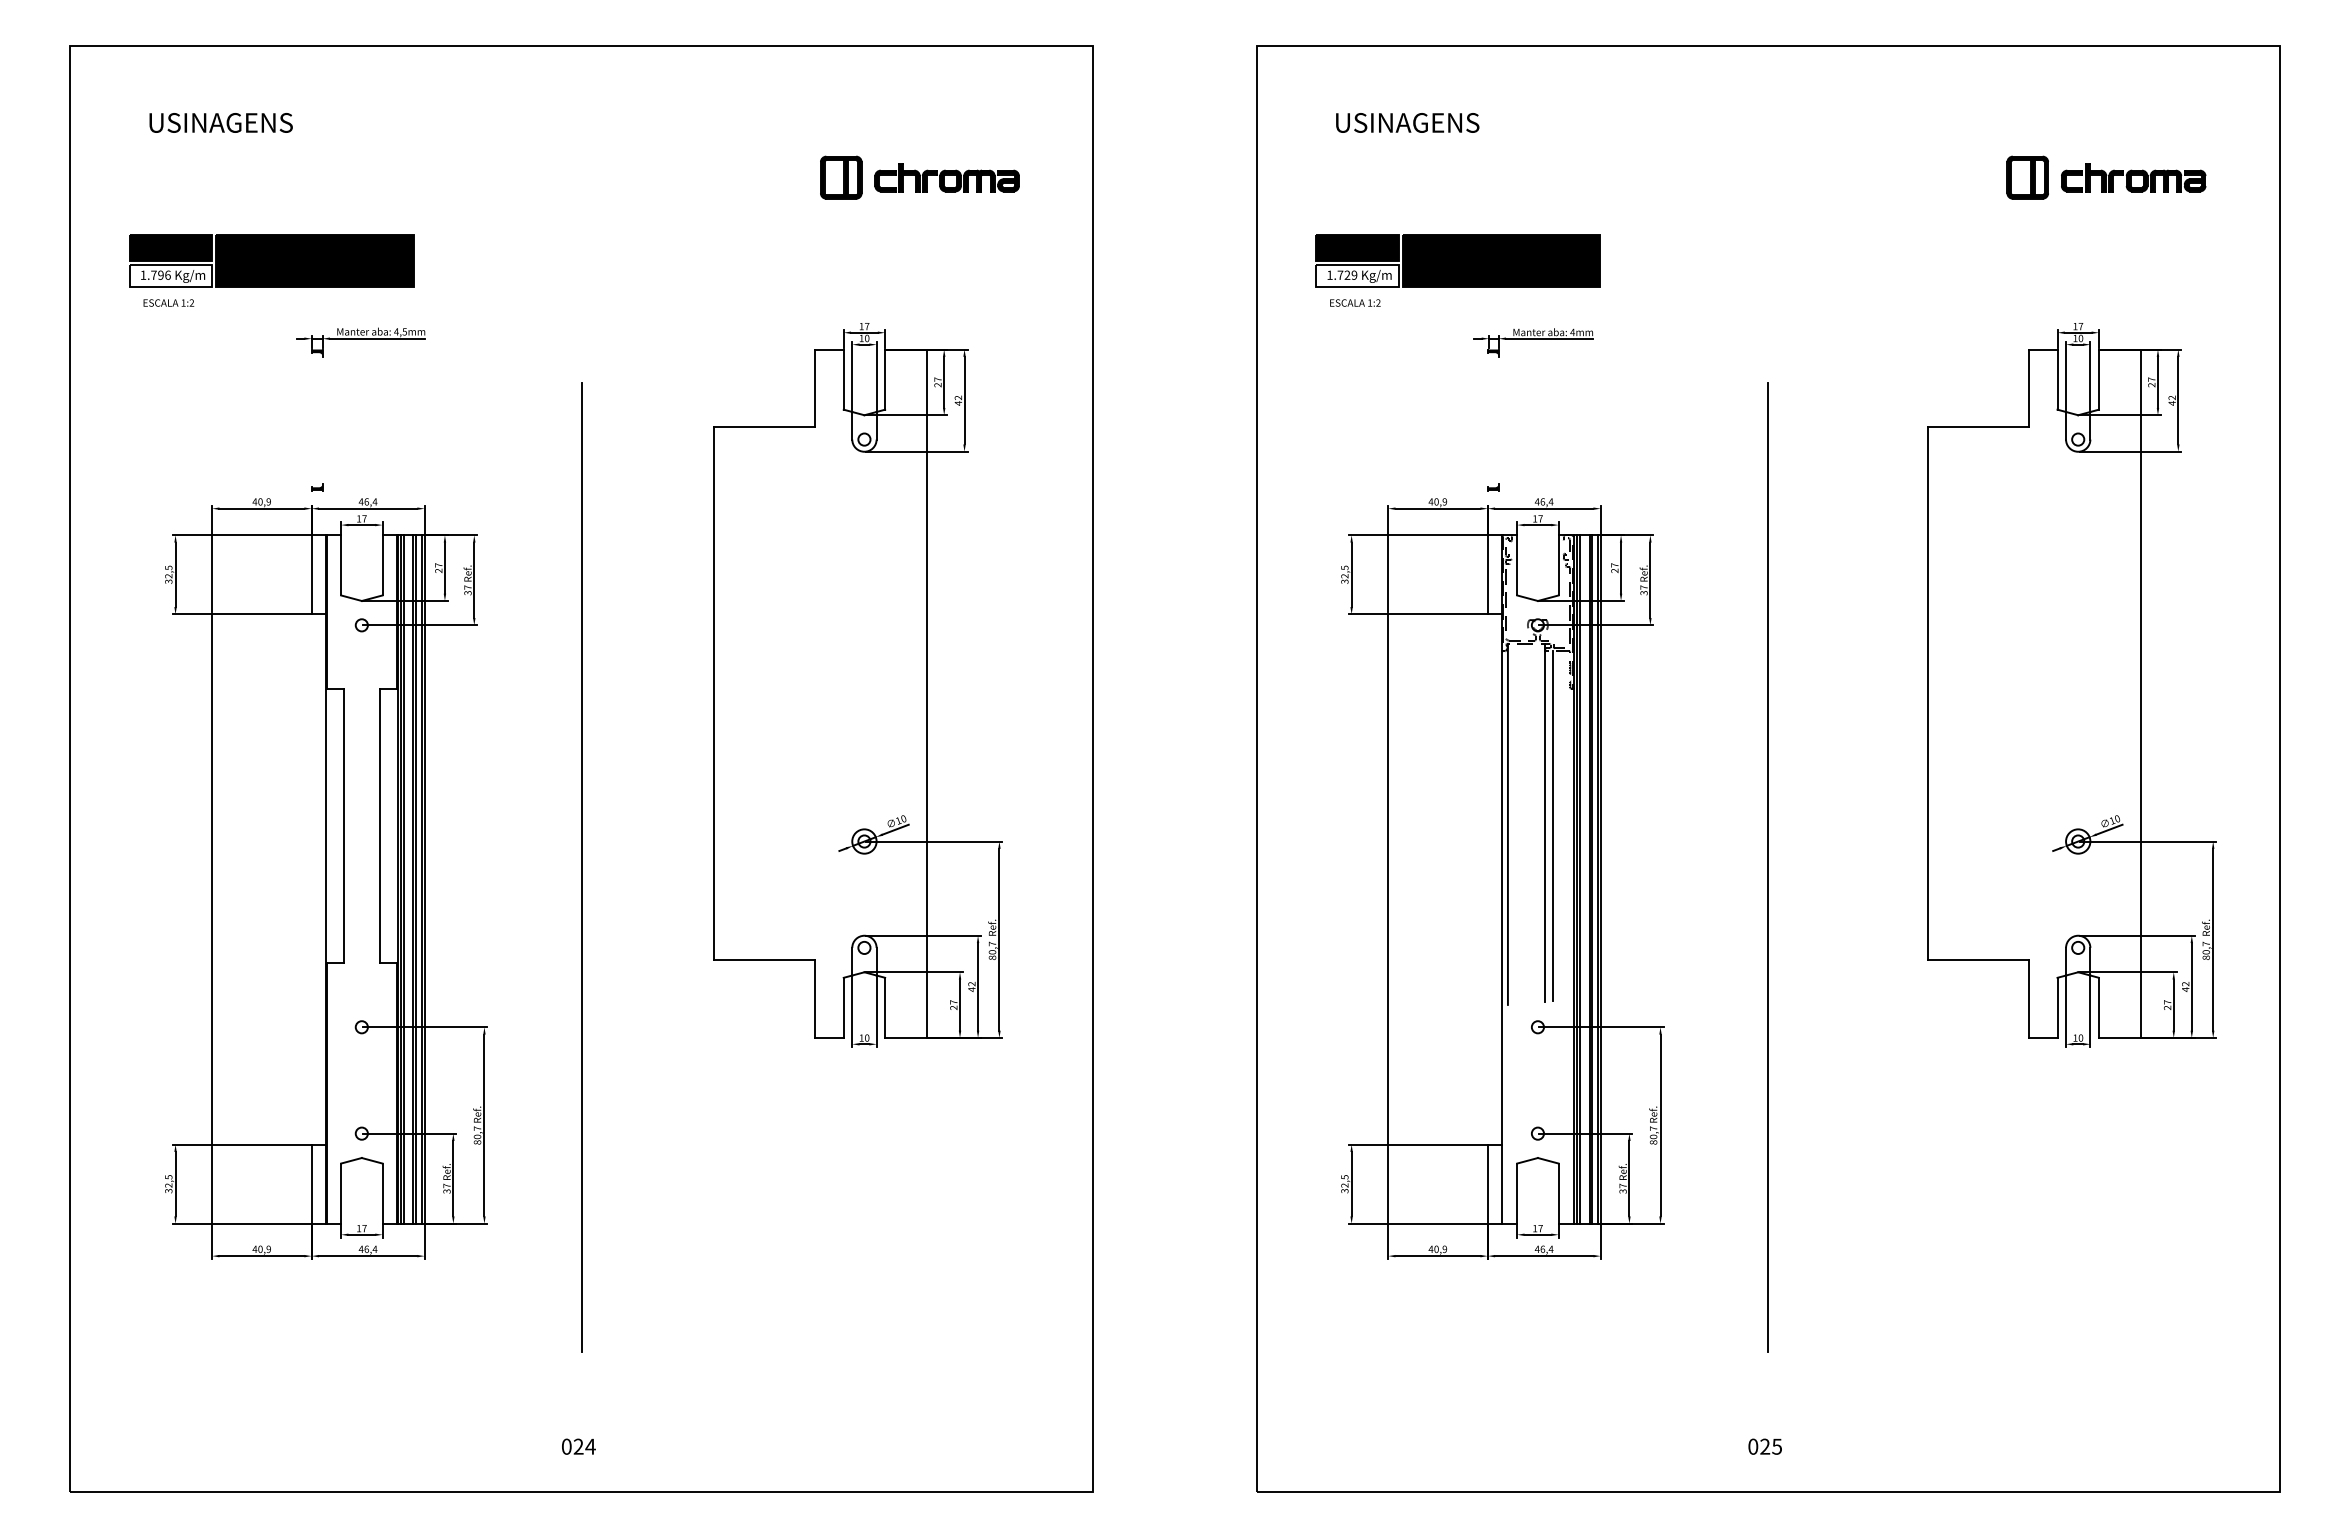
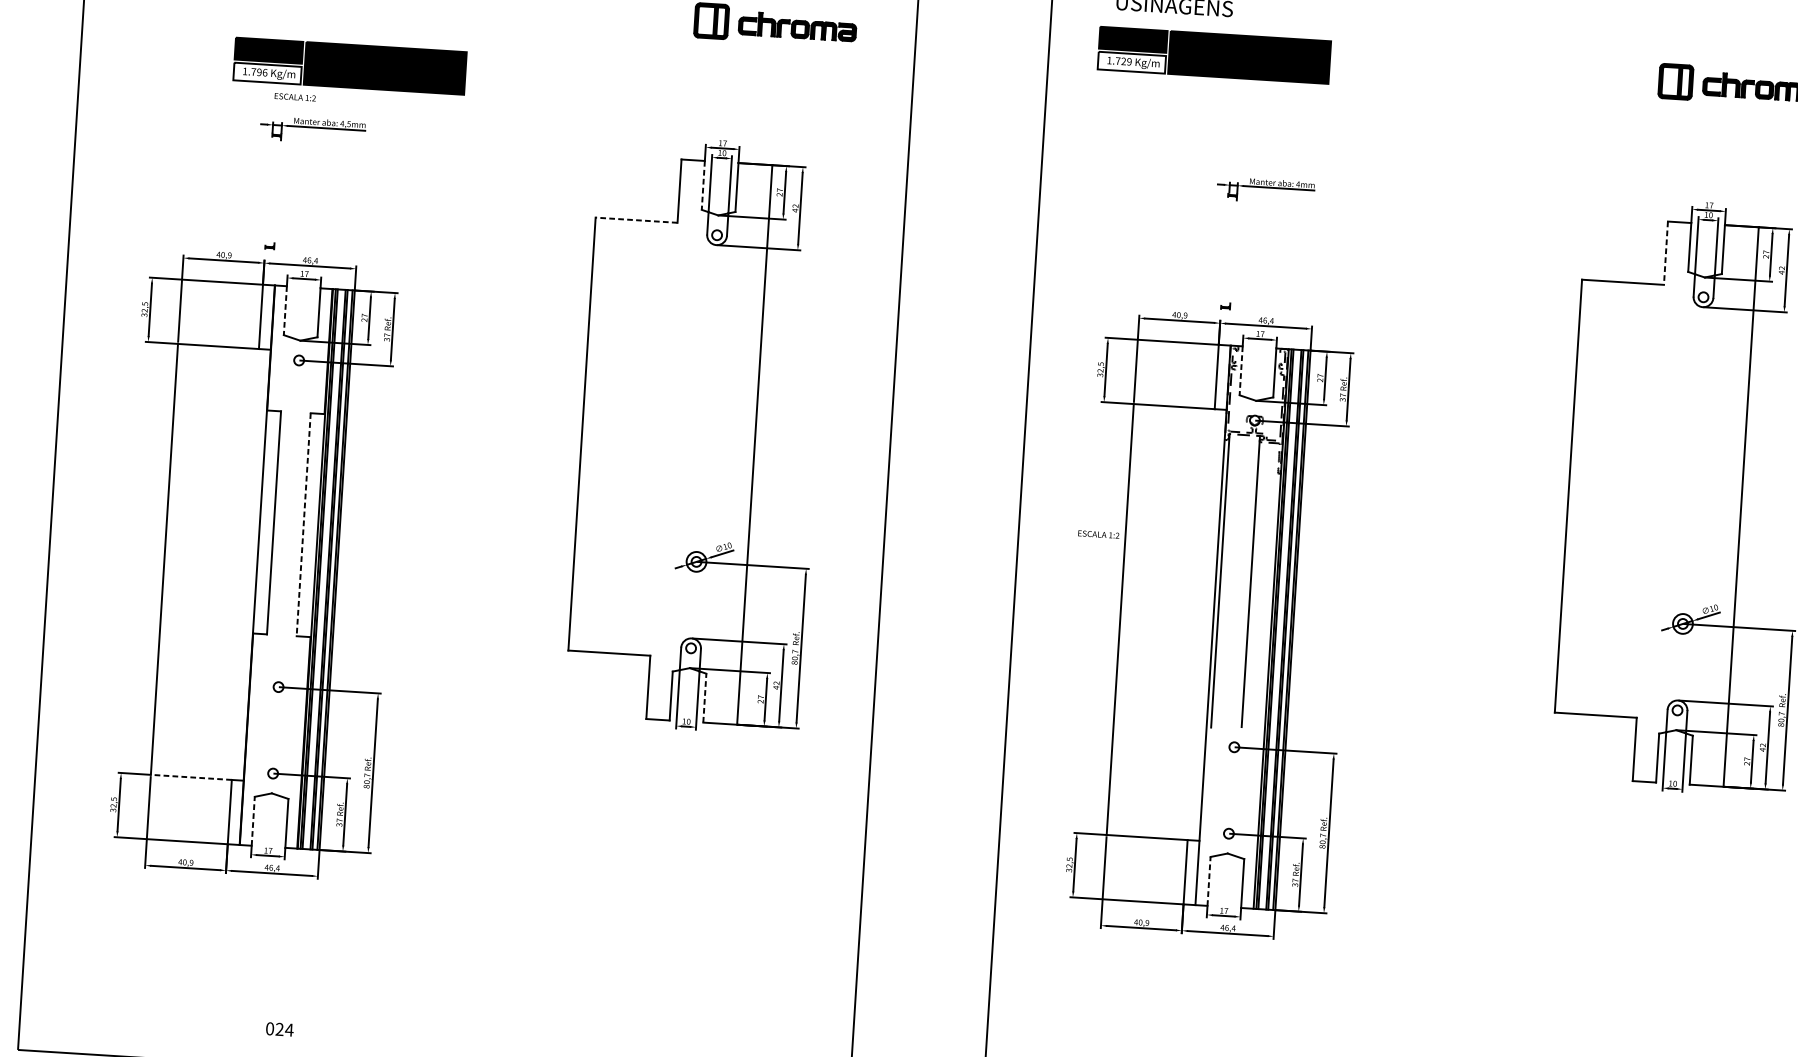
part: (271, 260) -> (350, 66), moved
part: (1457, 260) -> (1213, 55), moved
text: (168, 302) -> (295, 96), moved
text: (1355, 302) -> (1098, 534), moved
line: (843, 380) -> (703, 186), solid -> dashed
line: (2028, 388) -> (1665, 253), solid -> dashed
line: (764, 427) -> (636, 220), solid -> dashed
line: (341, 565) -> (285, 310), solid -> dashed
line: (1517, 565) -> (1241, 370), solid -> dashed
line: (380, 826) -> (304, 524), solid -> dashed
line: (1553, 826) -> (1257, 584), removed
line: (581, 867) -> (465, 568), removed
line: (1768, 867) -> (1429, 629), removed
line: (885, 1007) -> (705, 697), solid -> dashed
line: (261, 1144) -> (191, 777), solid -> dashed
line: (341, 1193) -> (253, 821), solid -> dashed
line: (1517, 1193) -> (1209, 881), solid -> dashed
text: (578, 1446) -> (279, 1029), moved

